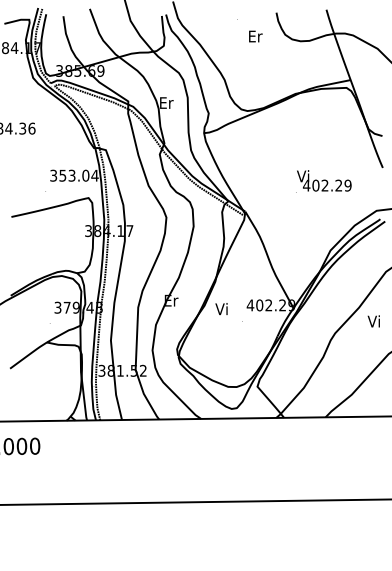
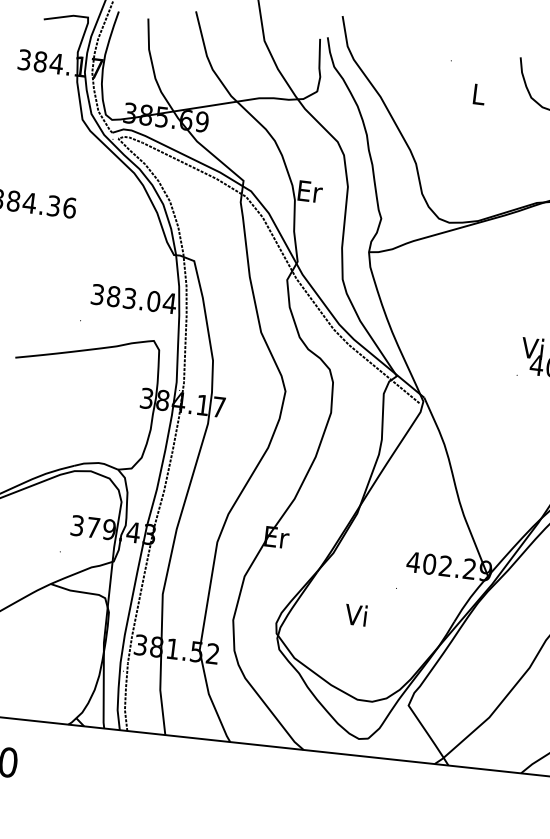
text: (255, 36) -> (479, 94), Er -> L
text: (62, 175) -> (113, 296), 353.04 -> 383.04
text: (221, 309) -> (355, 615), moved

